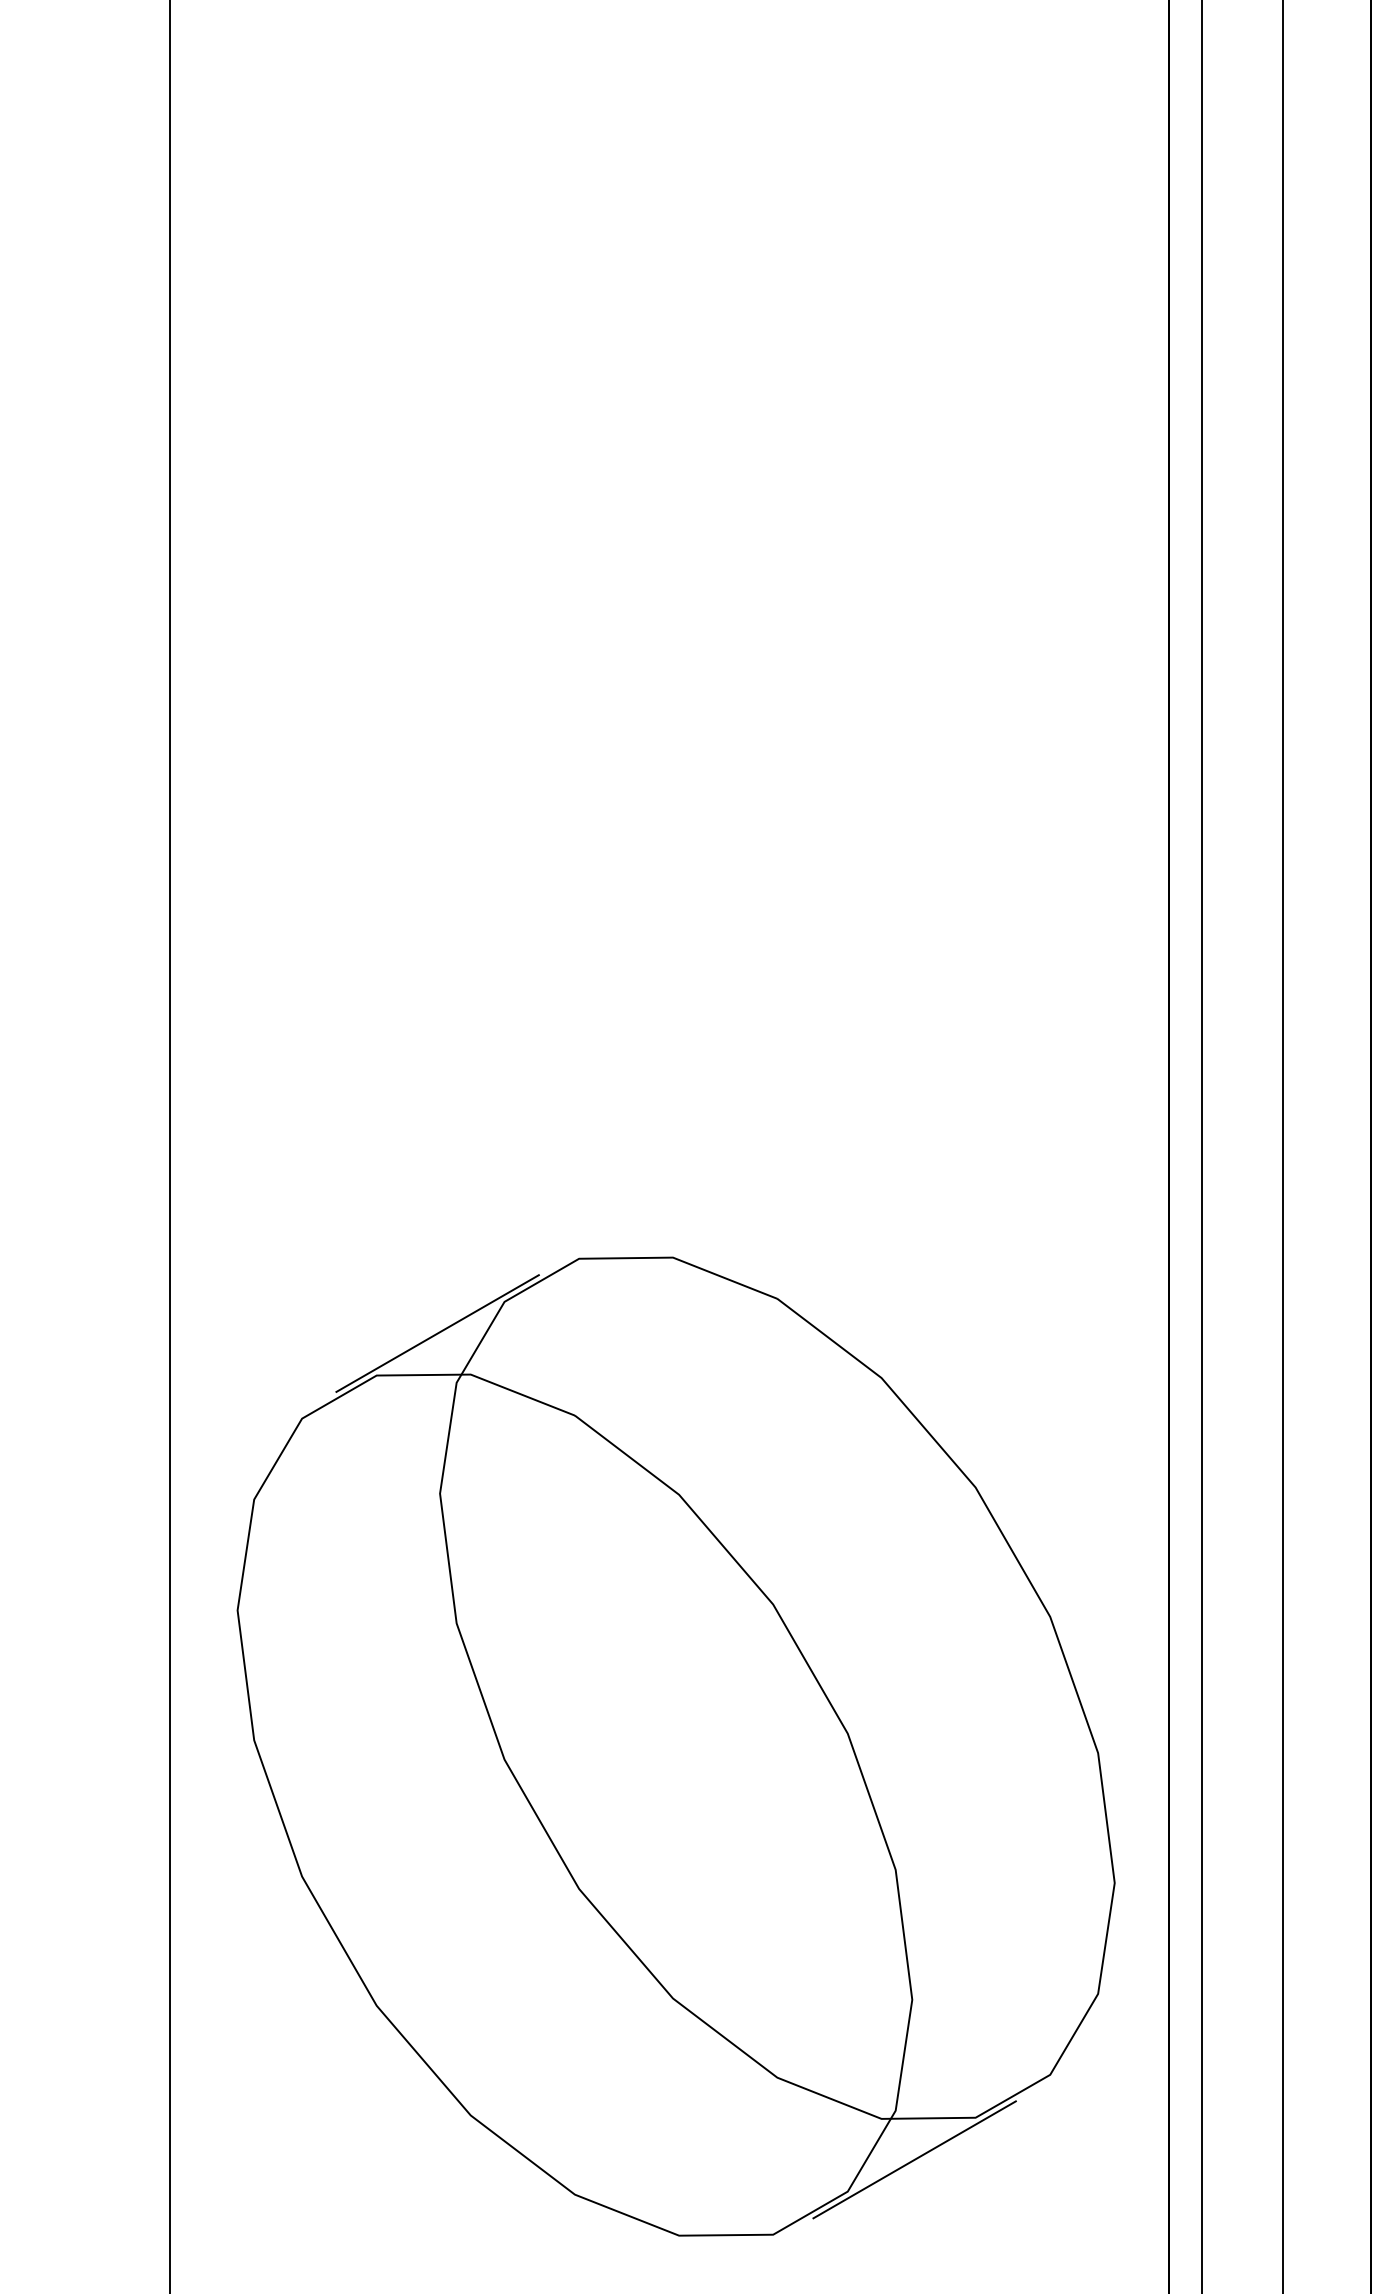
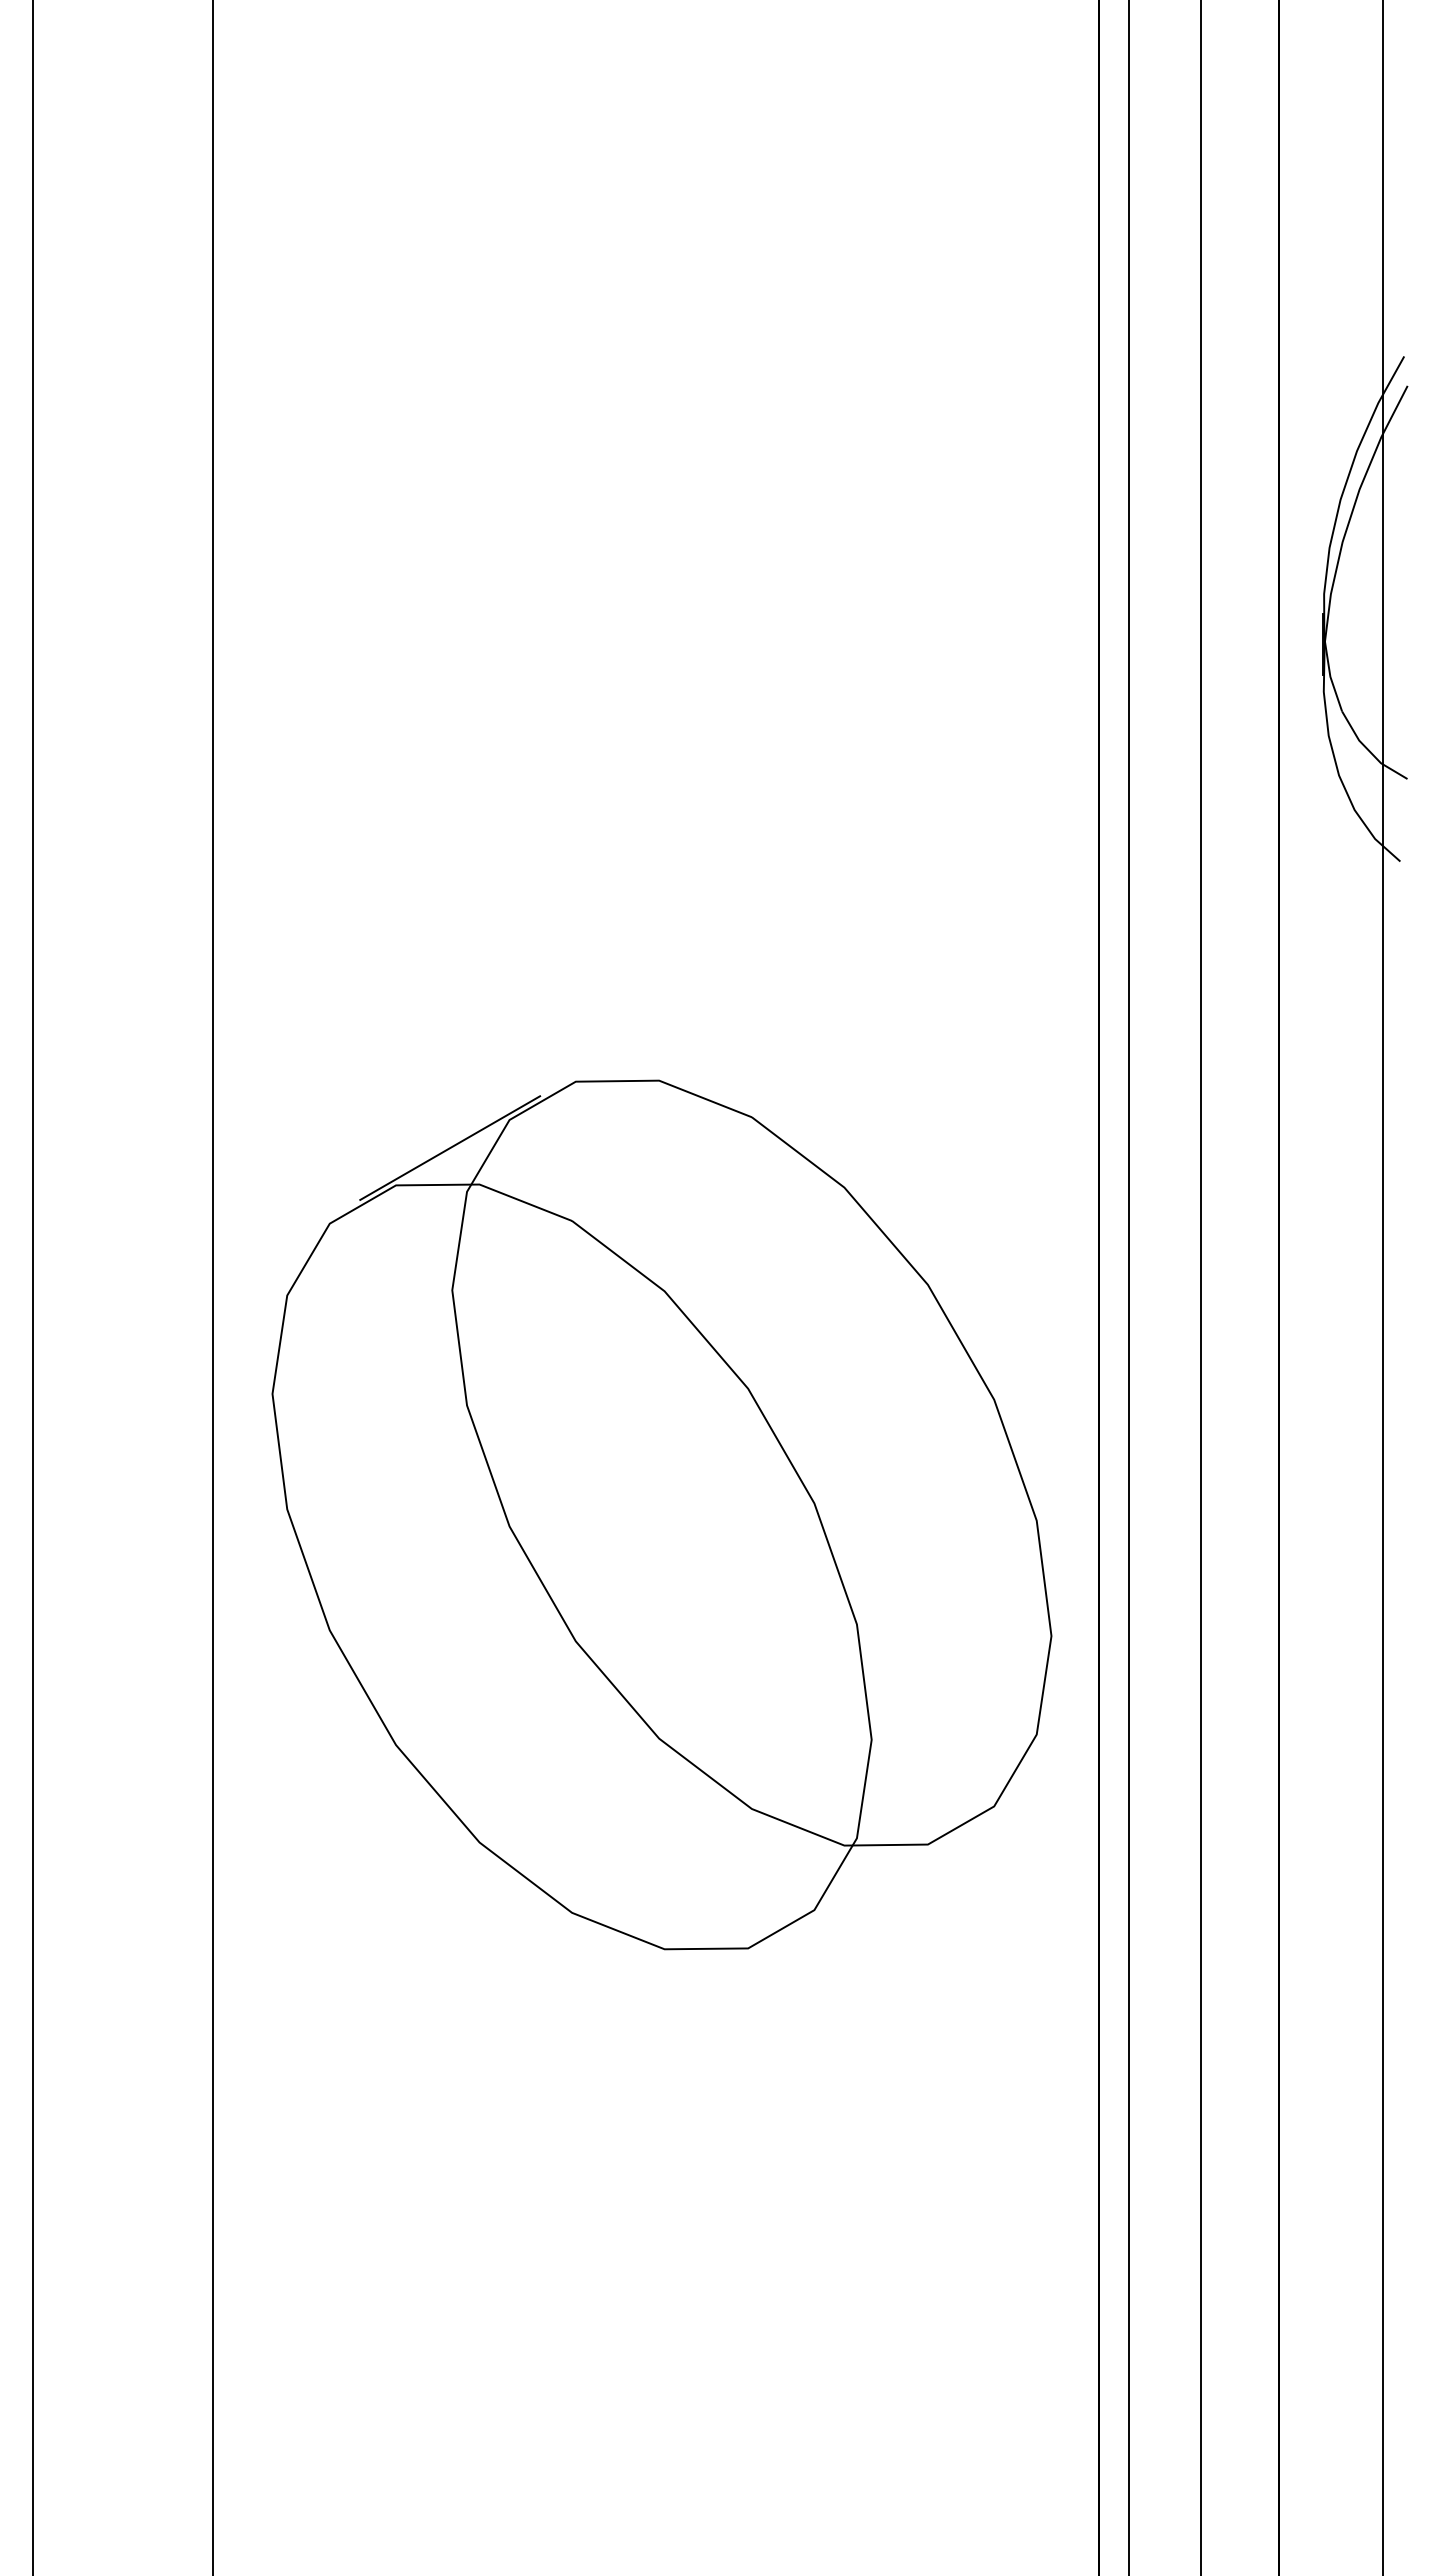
line: (914, 2159) -> (873, 1881), removed

